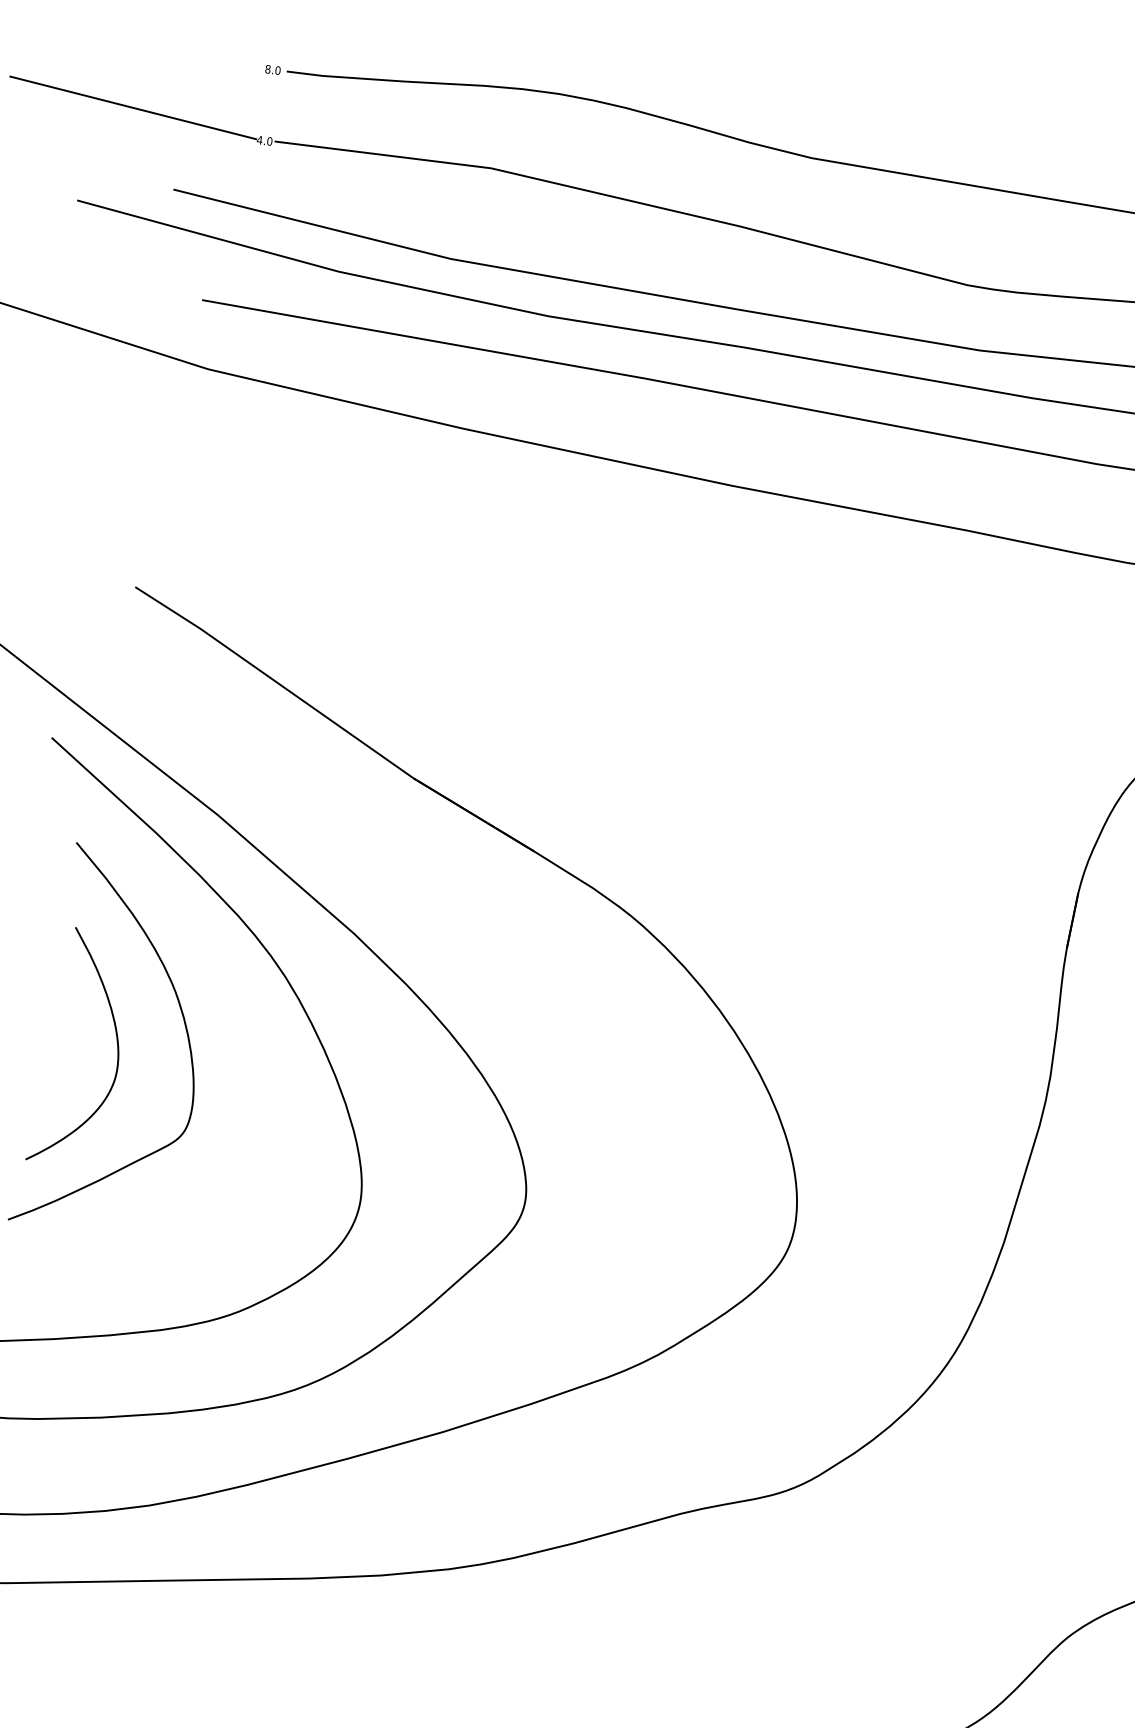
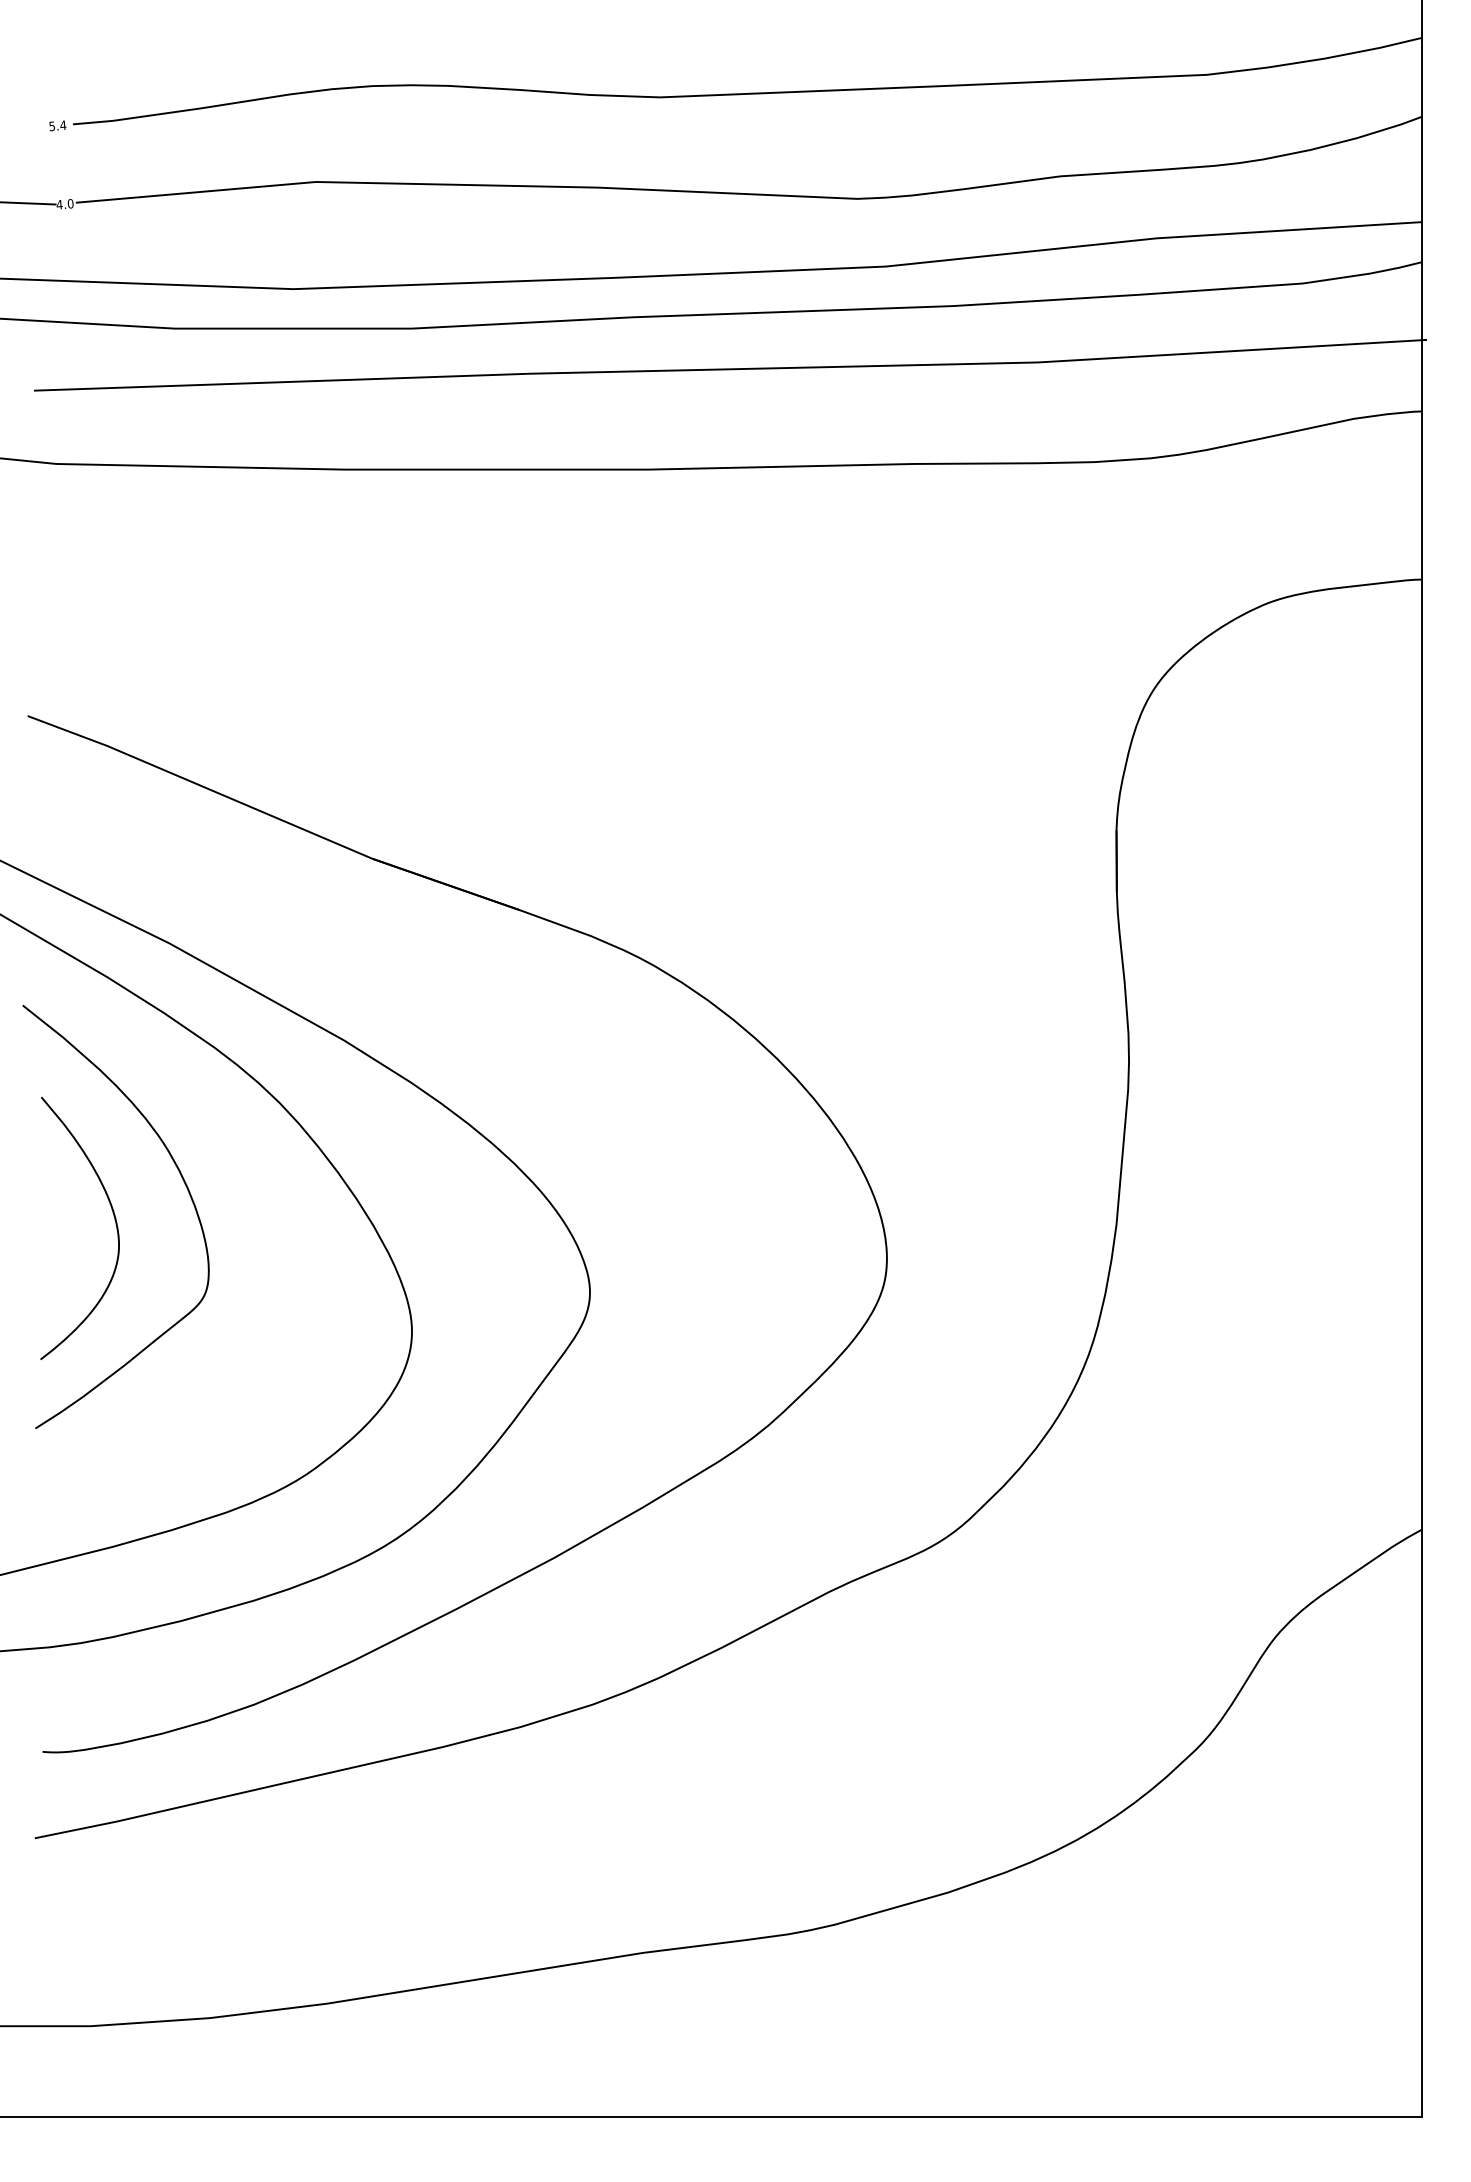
text: (272, 69) -> (57, 125), 8.0 -> 5.4

